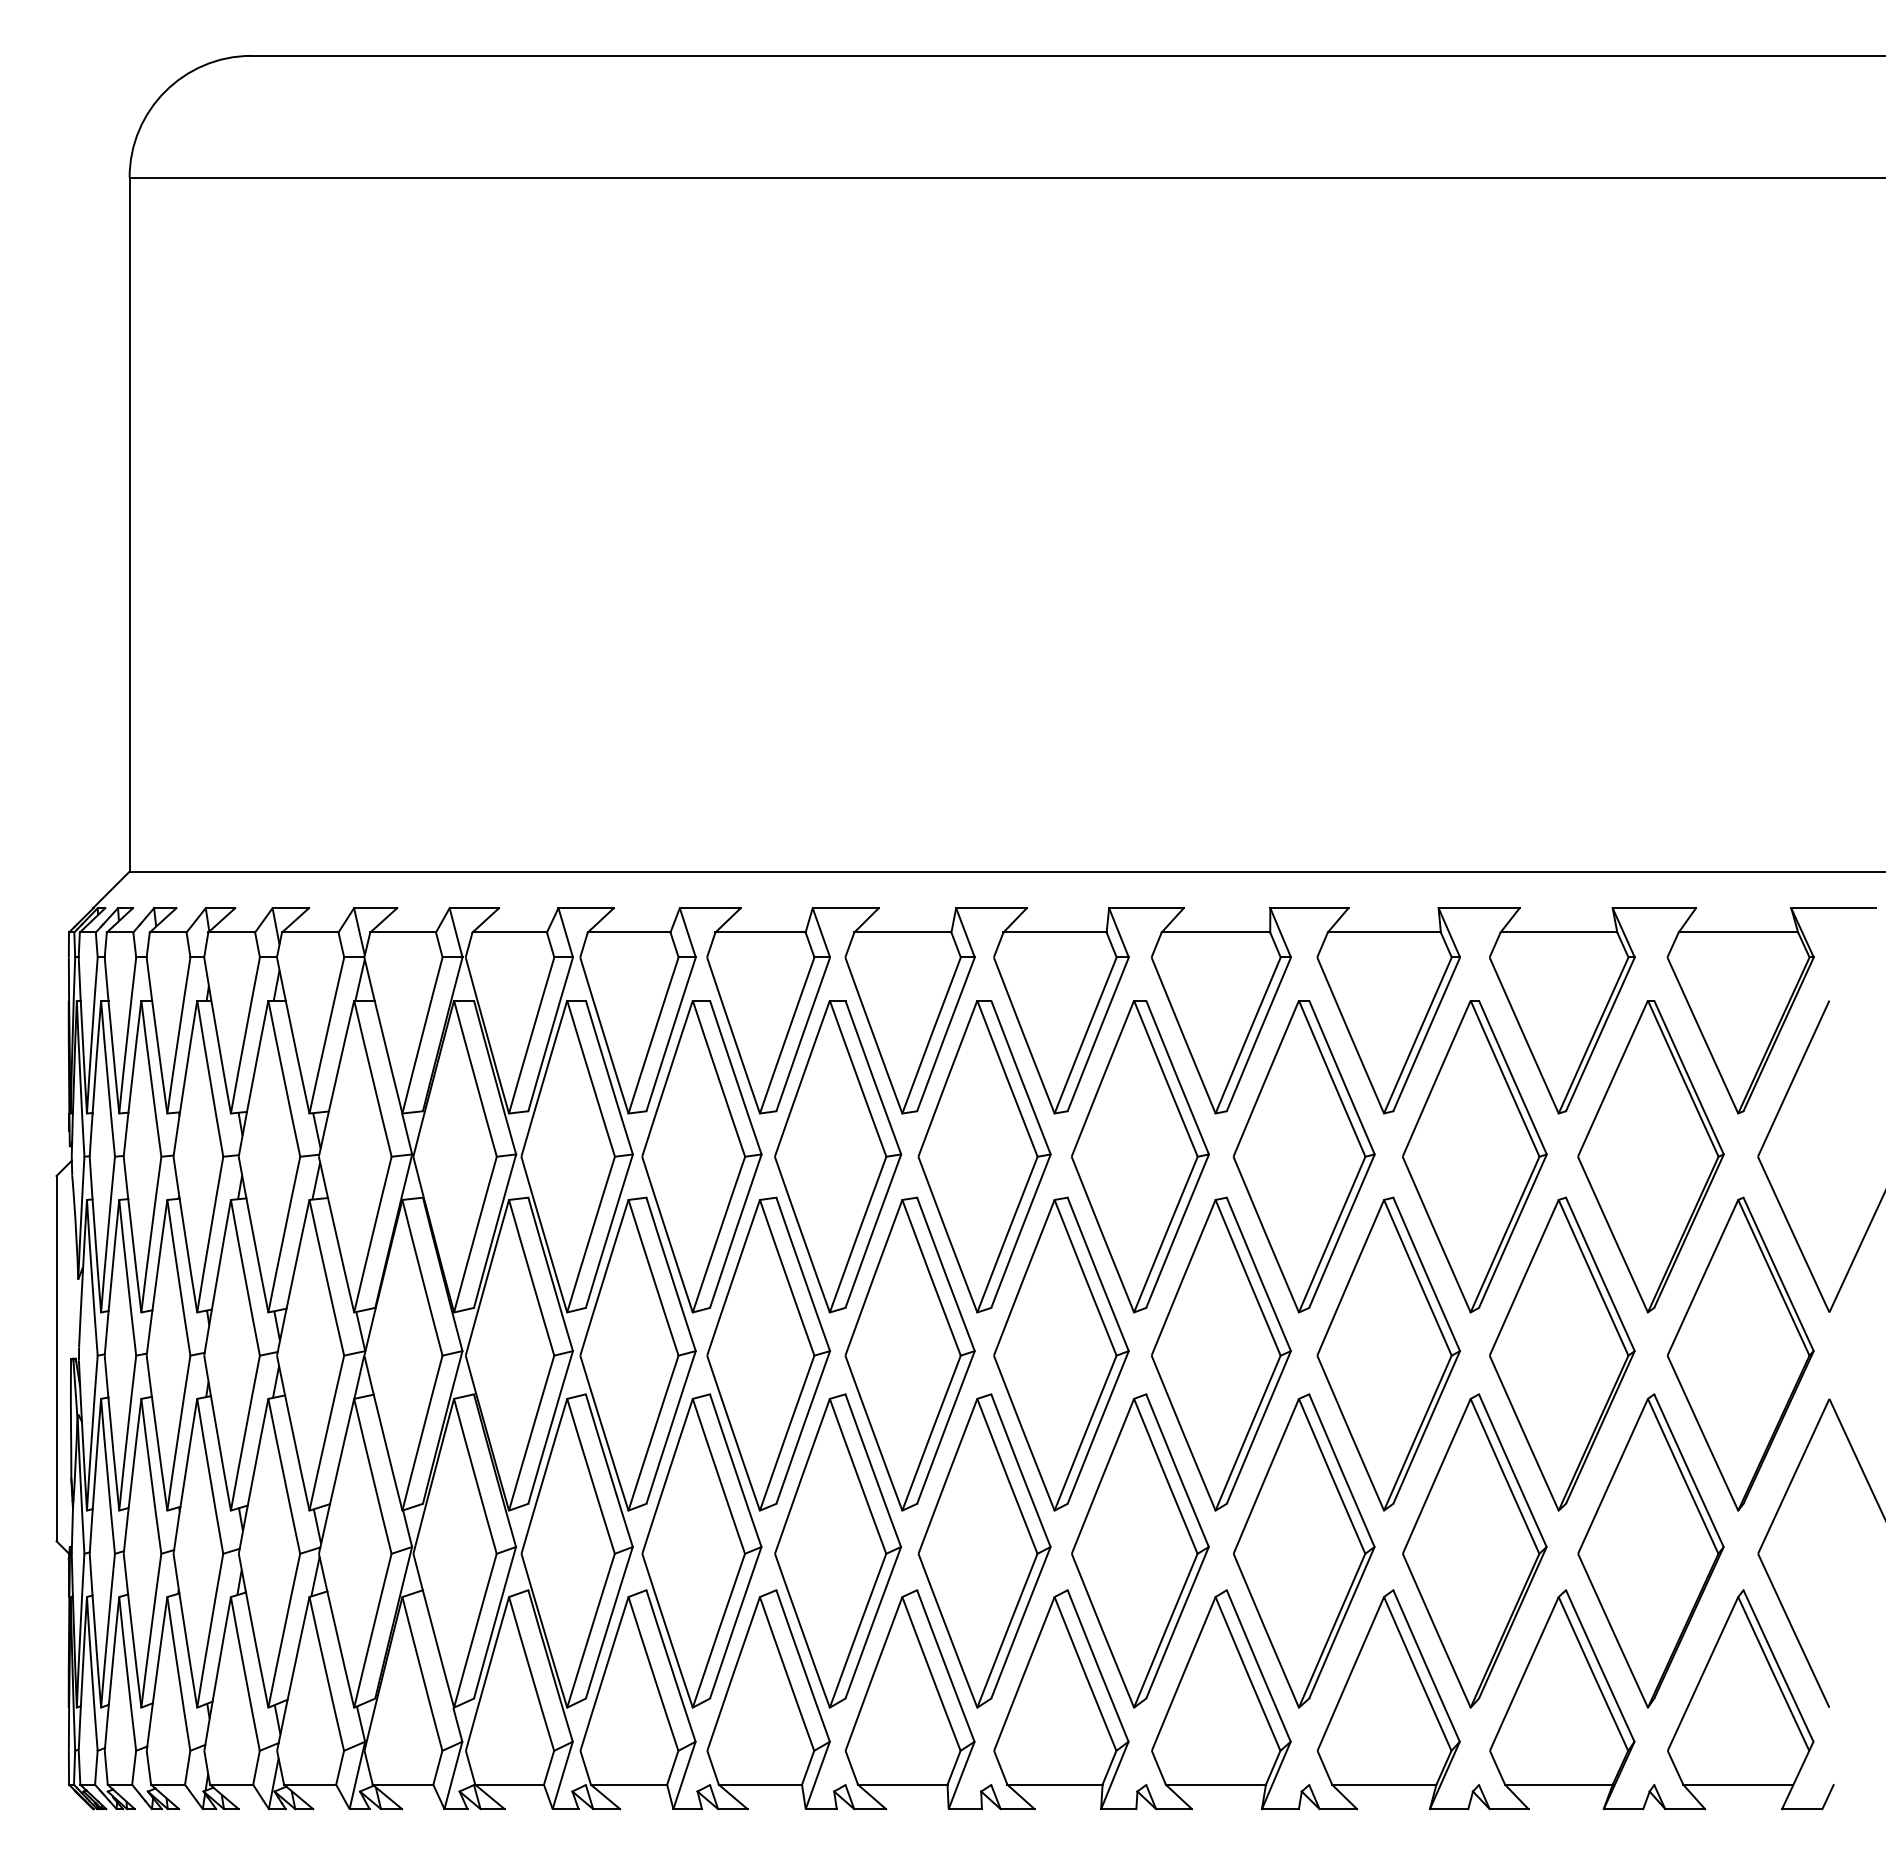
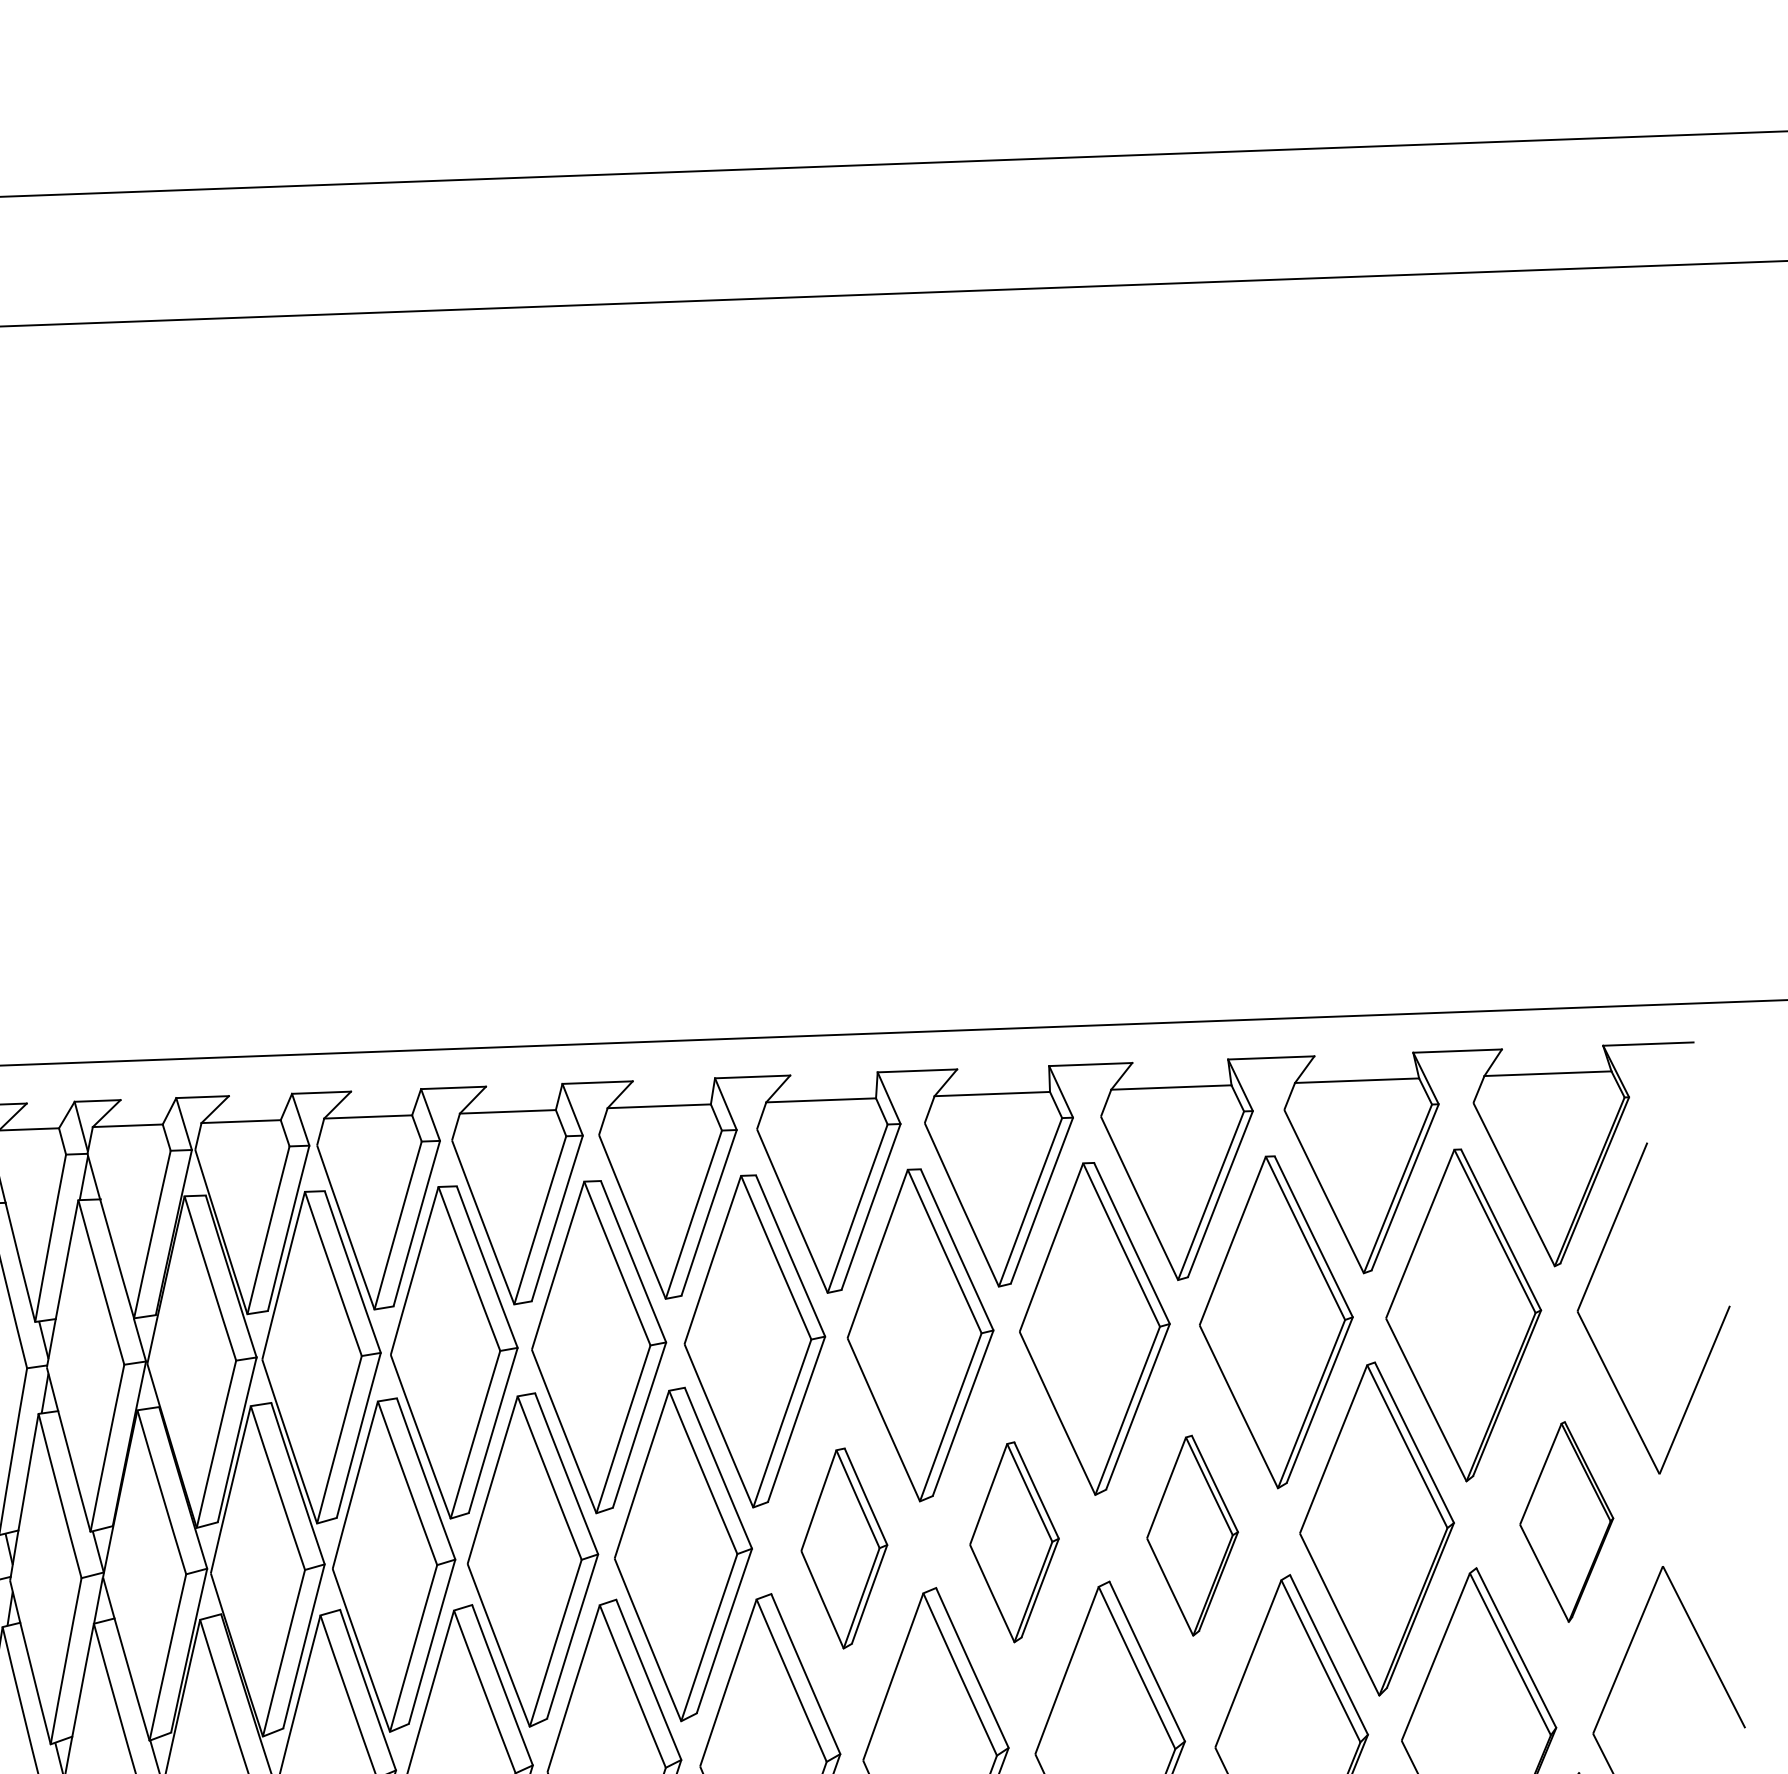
part: (1061, 1353) -> (844, 1547), size x0.6
part: (1221, 1353) -> (1014, 1541), size x0.6
part: (1388, 1353) -> (1192, 1535), size x0.6
part: (1740, 1353) -> (1566, 1521), size x0.6

